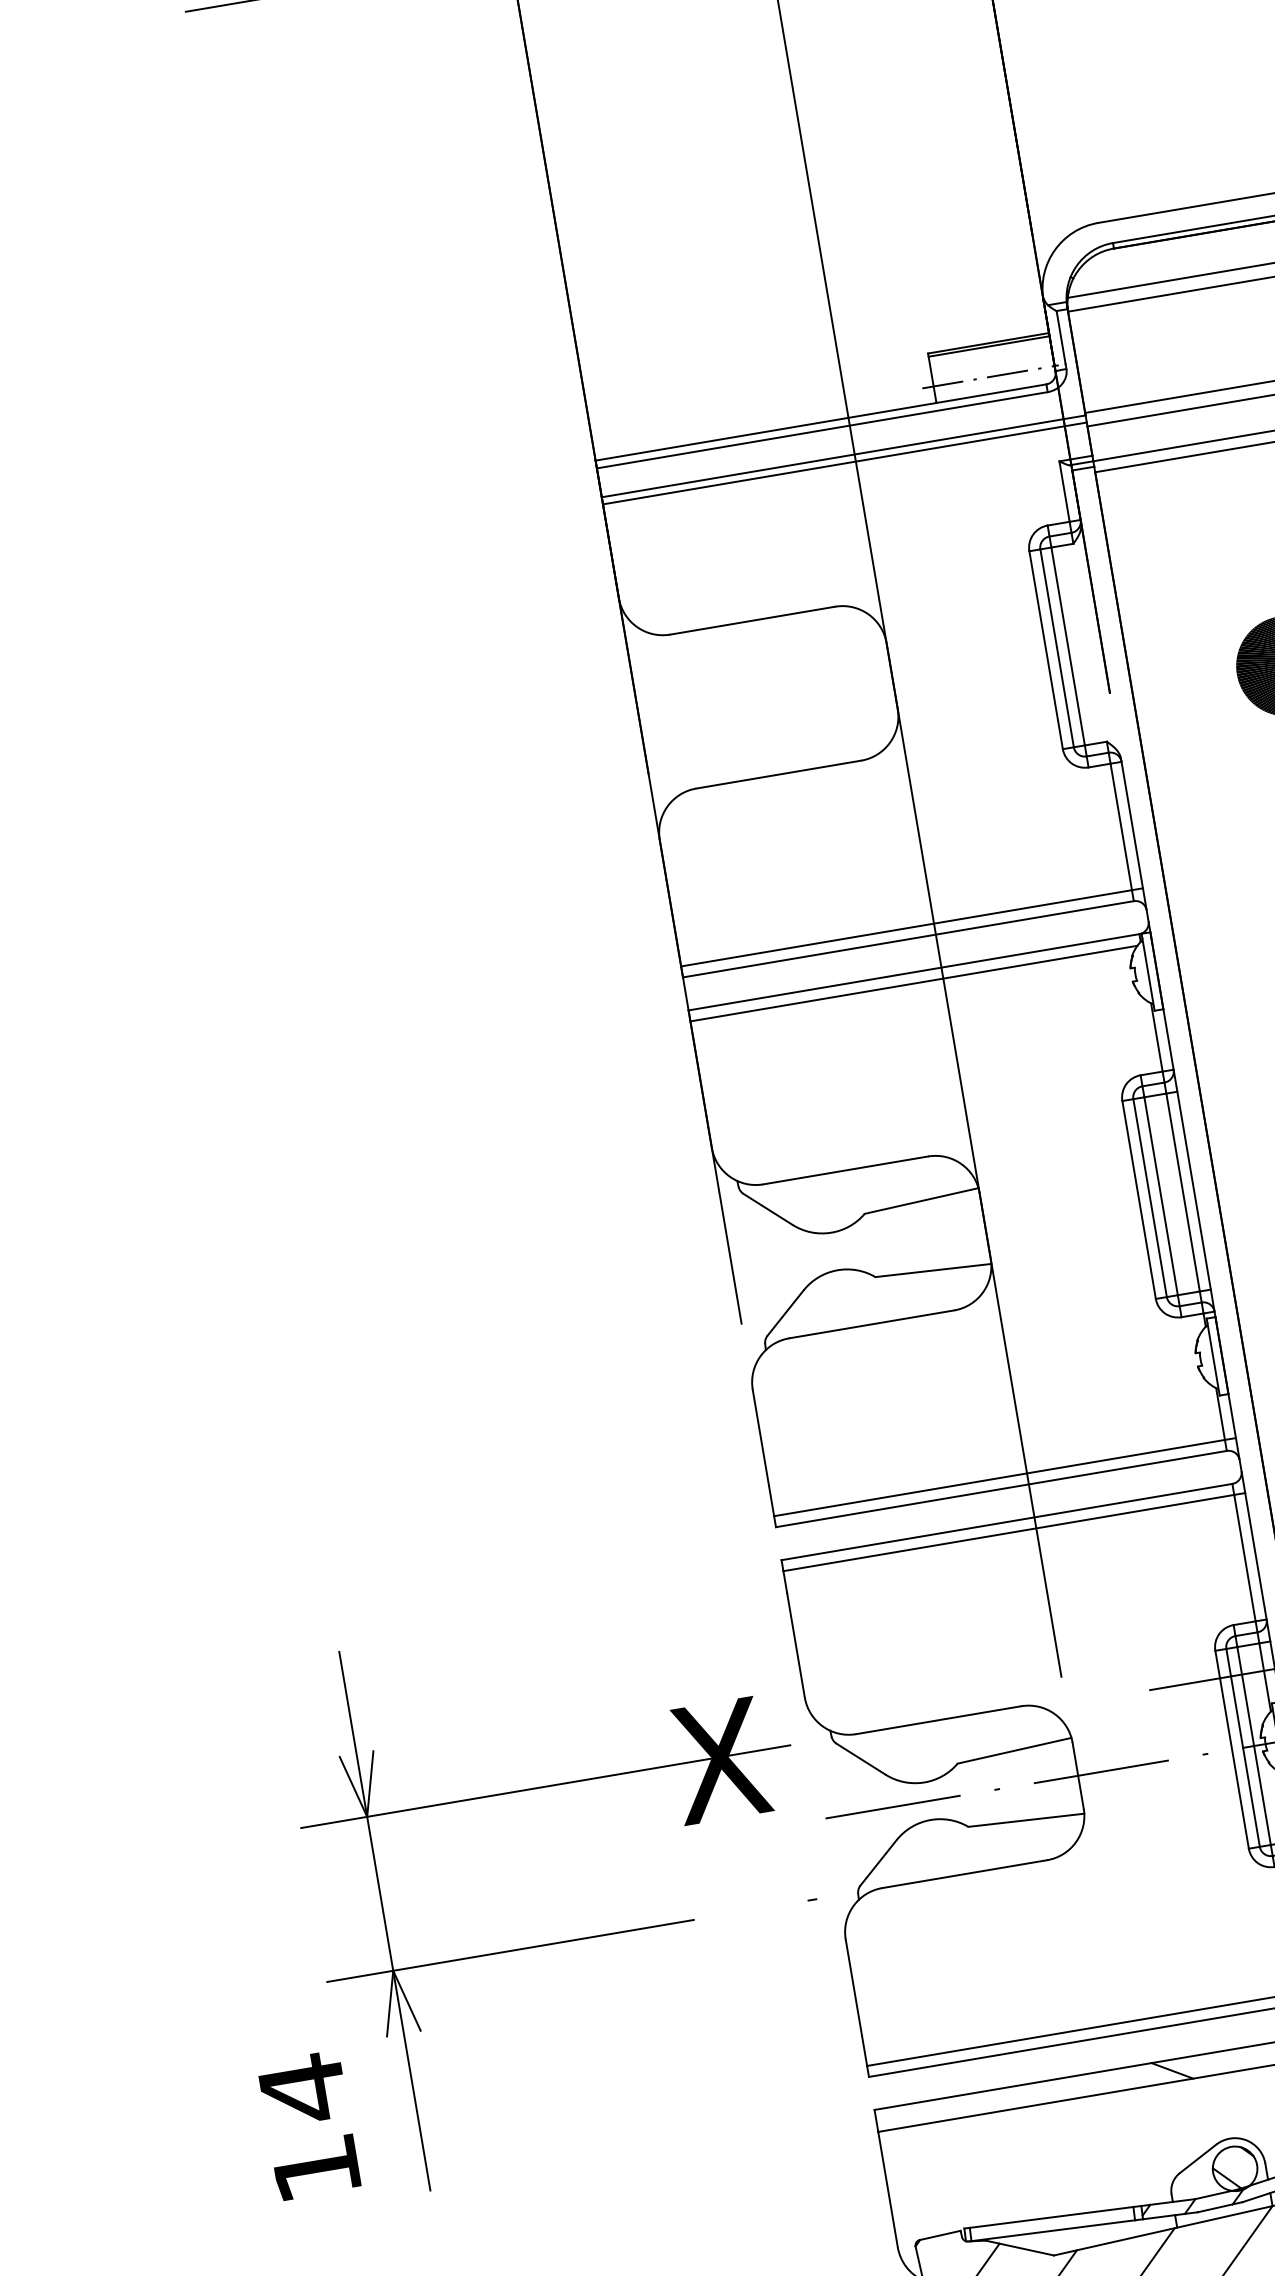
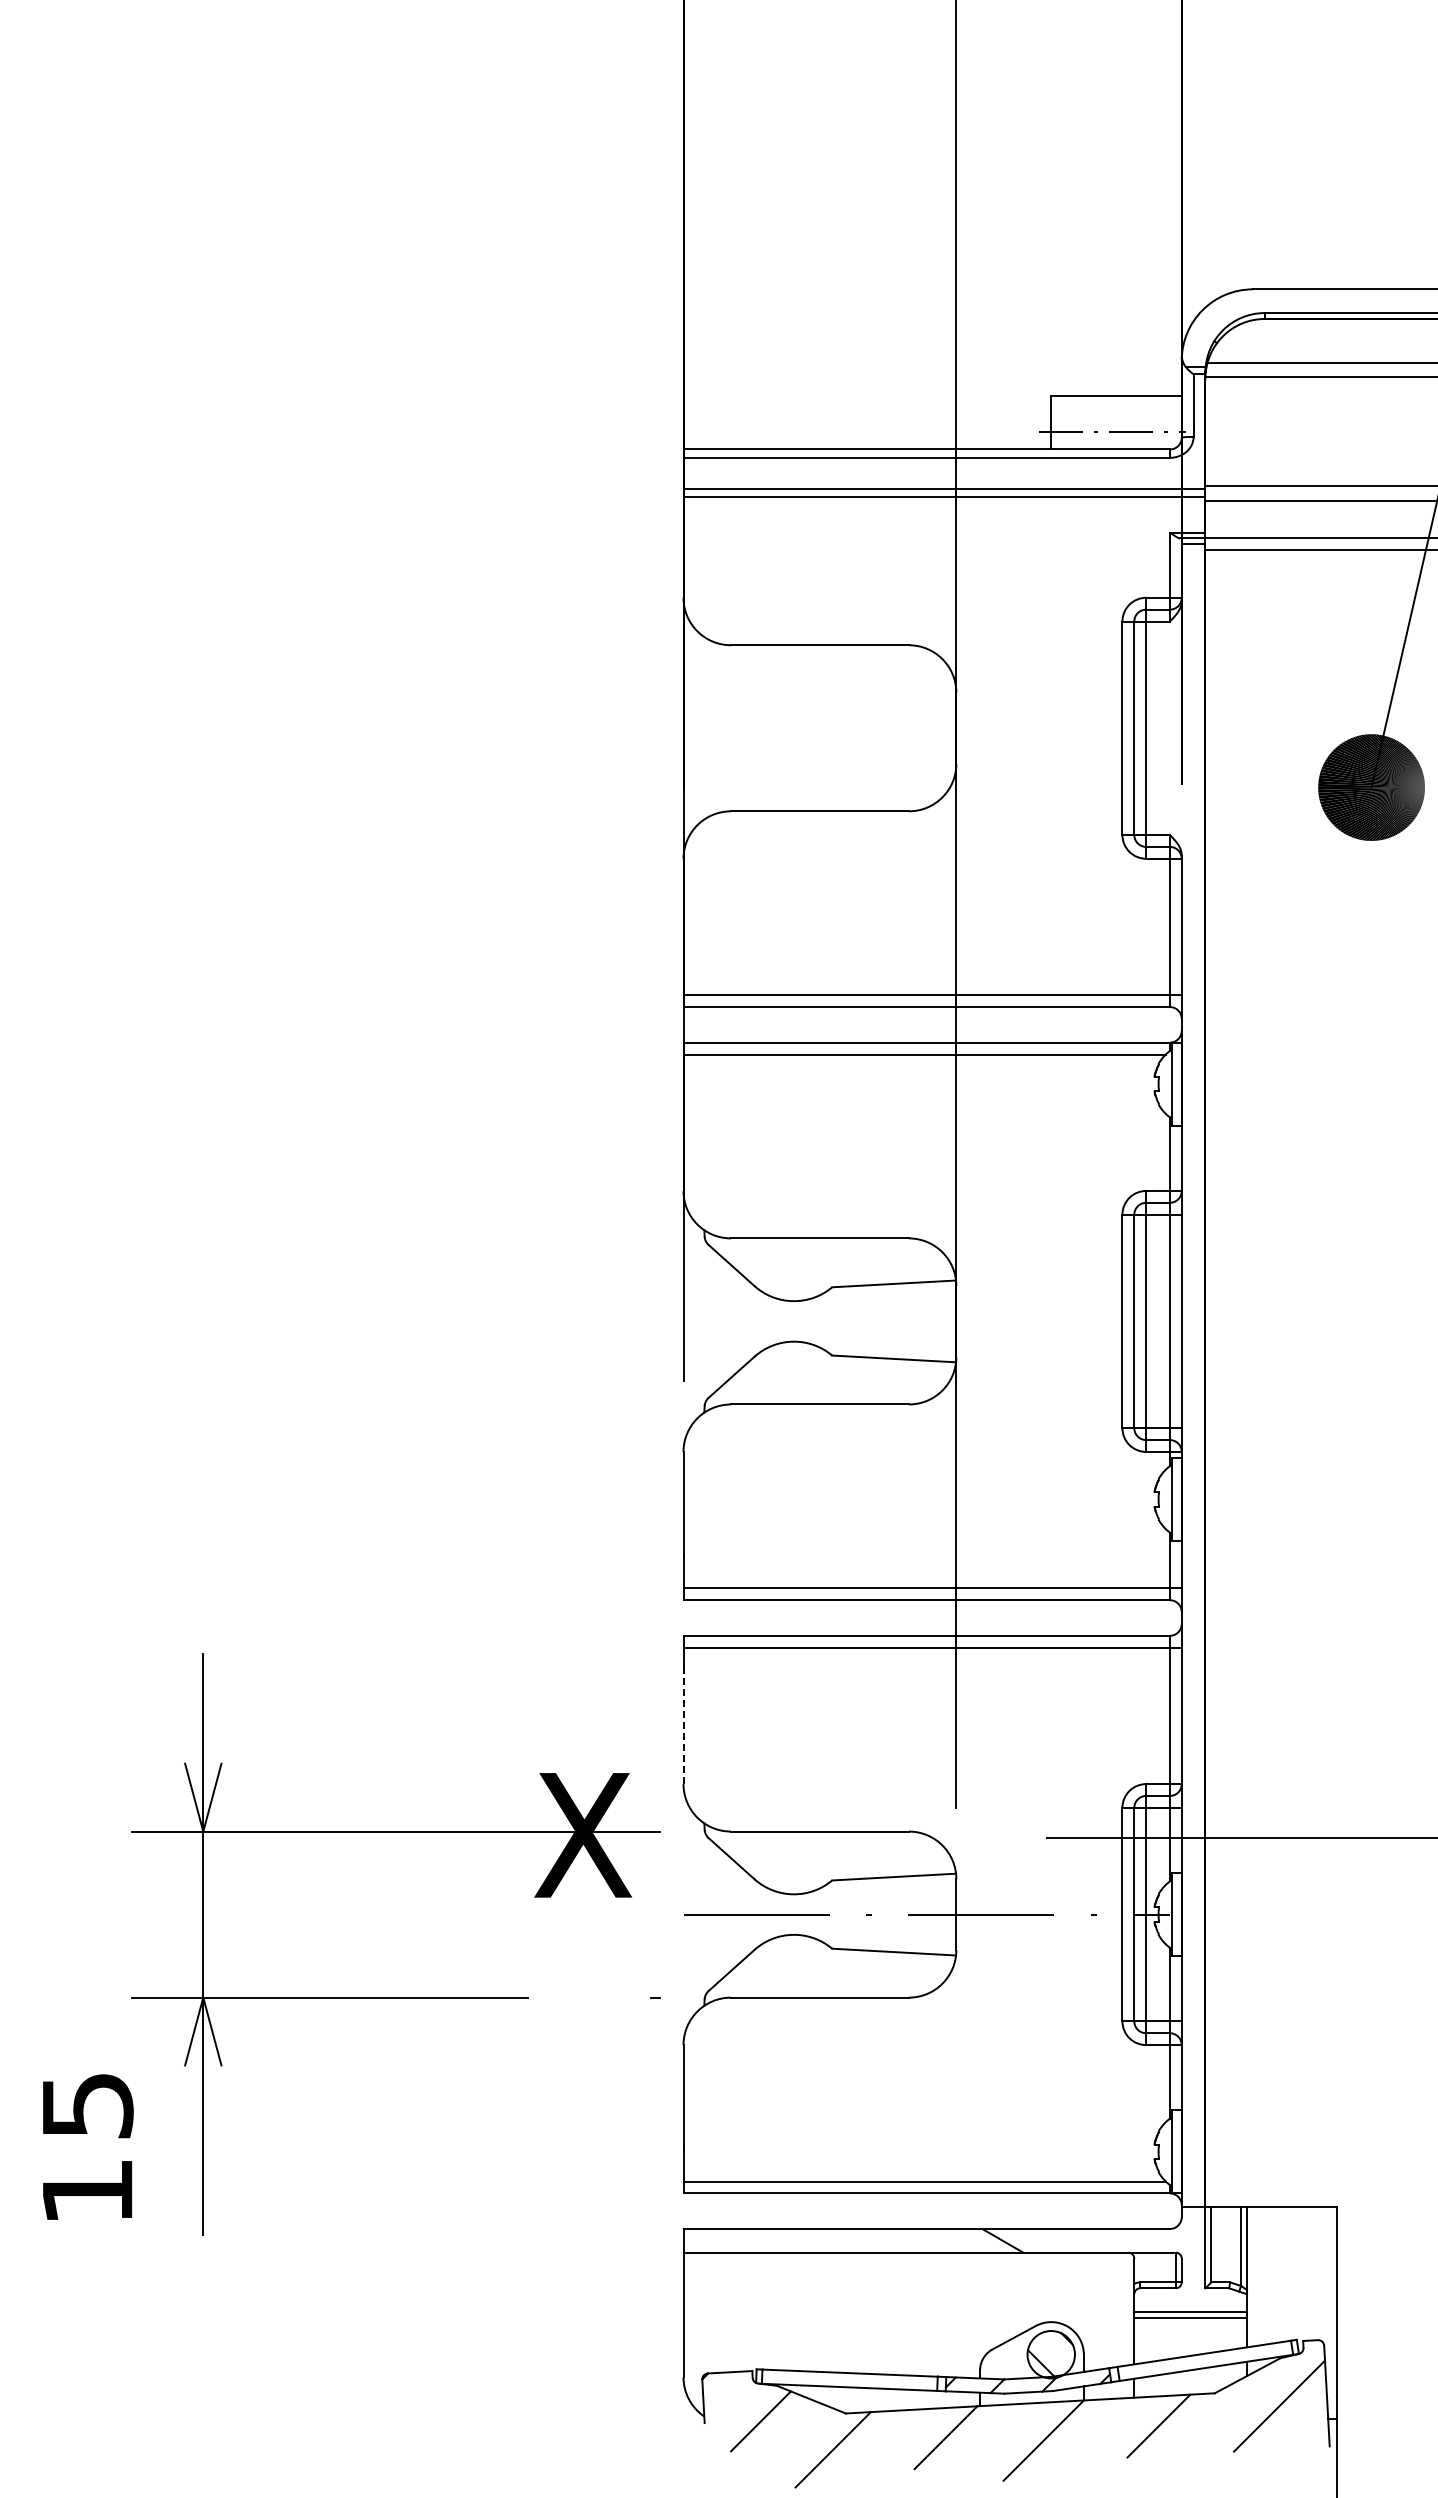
line: (989, 346) -> (1116, 399), removed
line: (795, 1645) -> (683, 1727), solid -> dashed
text: (303, 2088) -> (88, 2105), 14 -> 15

